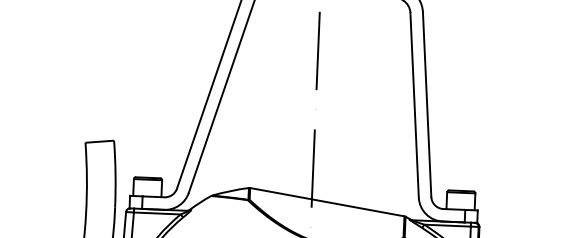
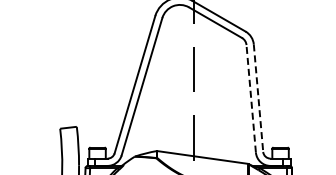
line: (415, 104) -> (251, 98), solid -> dashed
line: (427, 105) -> (258, 98), solid -> dashed

